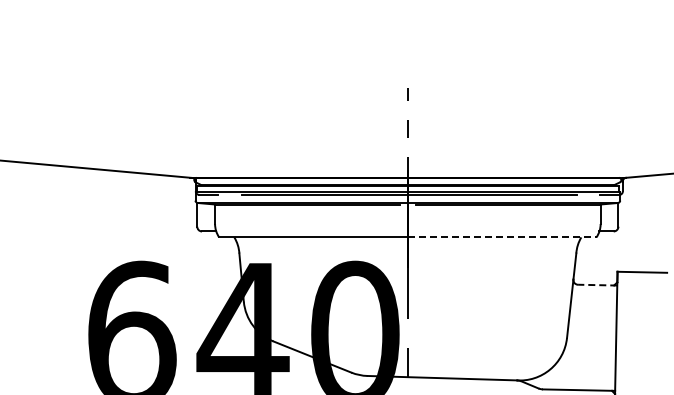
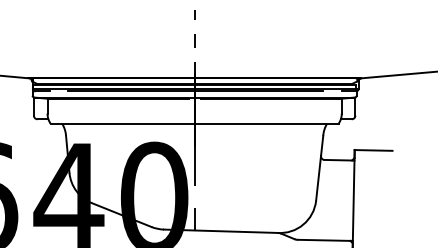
line: (502, 237) -> (266, 123), dashed -> solid
line: (597, 285) -> (339, 160), dashed -> solid

